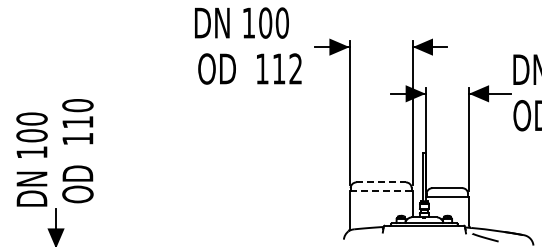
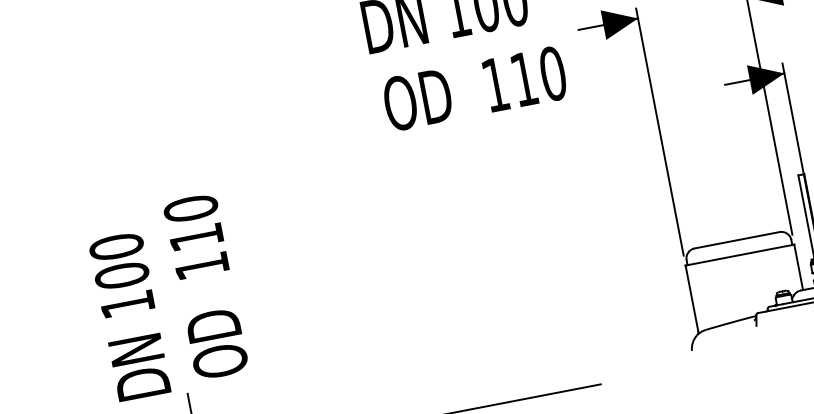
text: (295, 68) -> (552, 73), 112 -> 110
line: (381, 182) -> (737, 240), dashed -> solid
line: (381, 191) -> (740, 255), dashed -> solid

